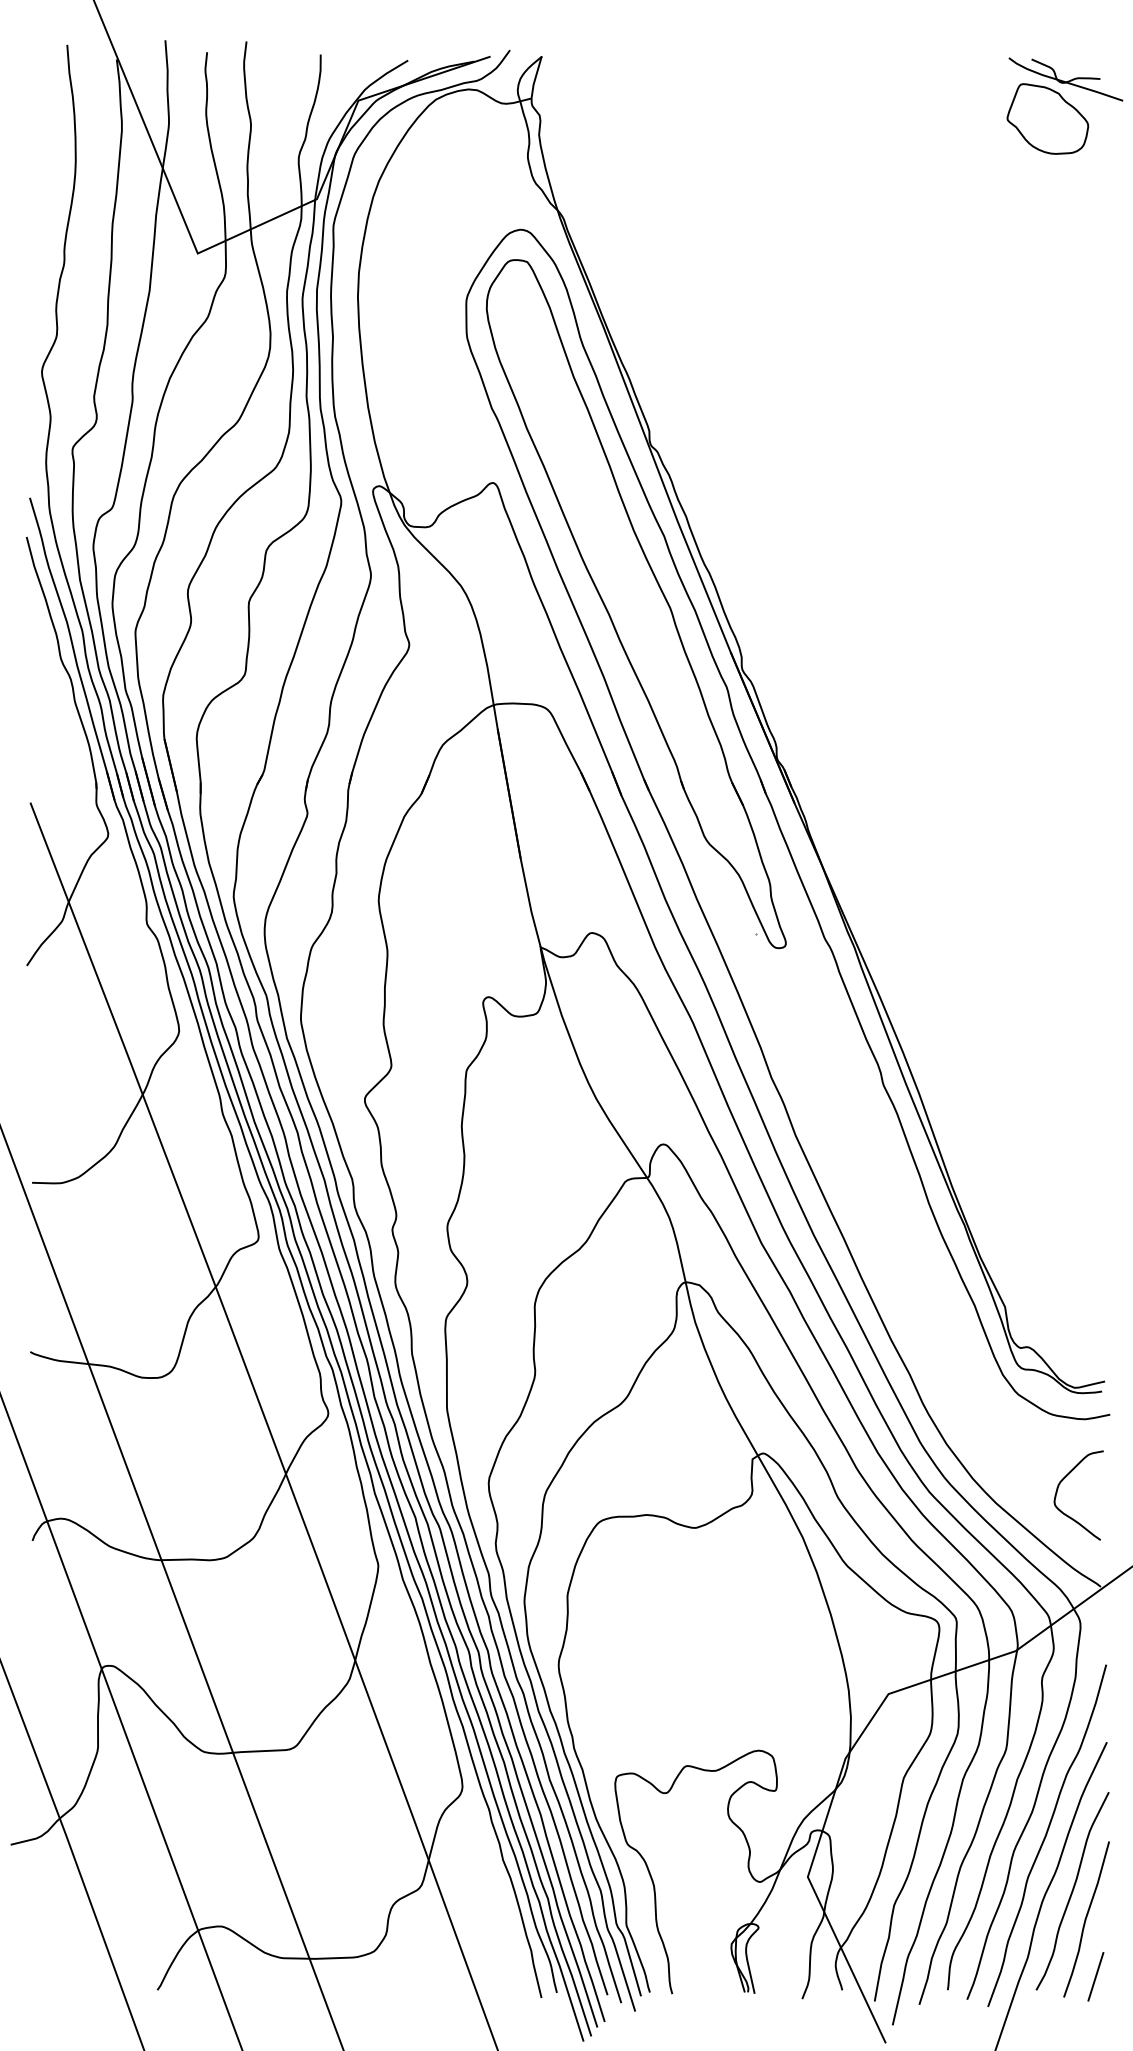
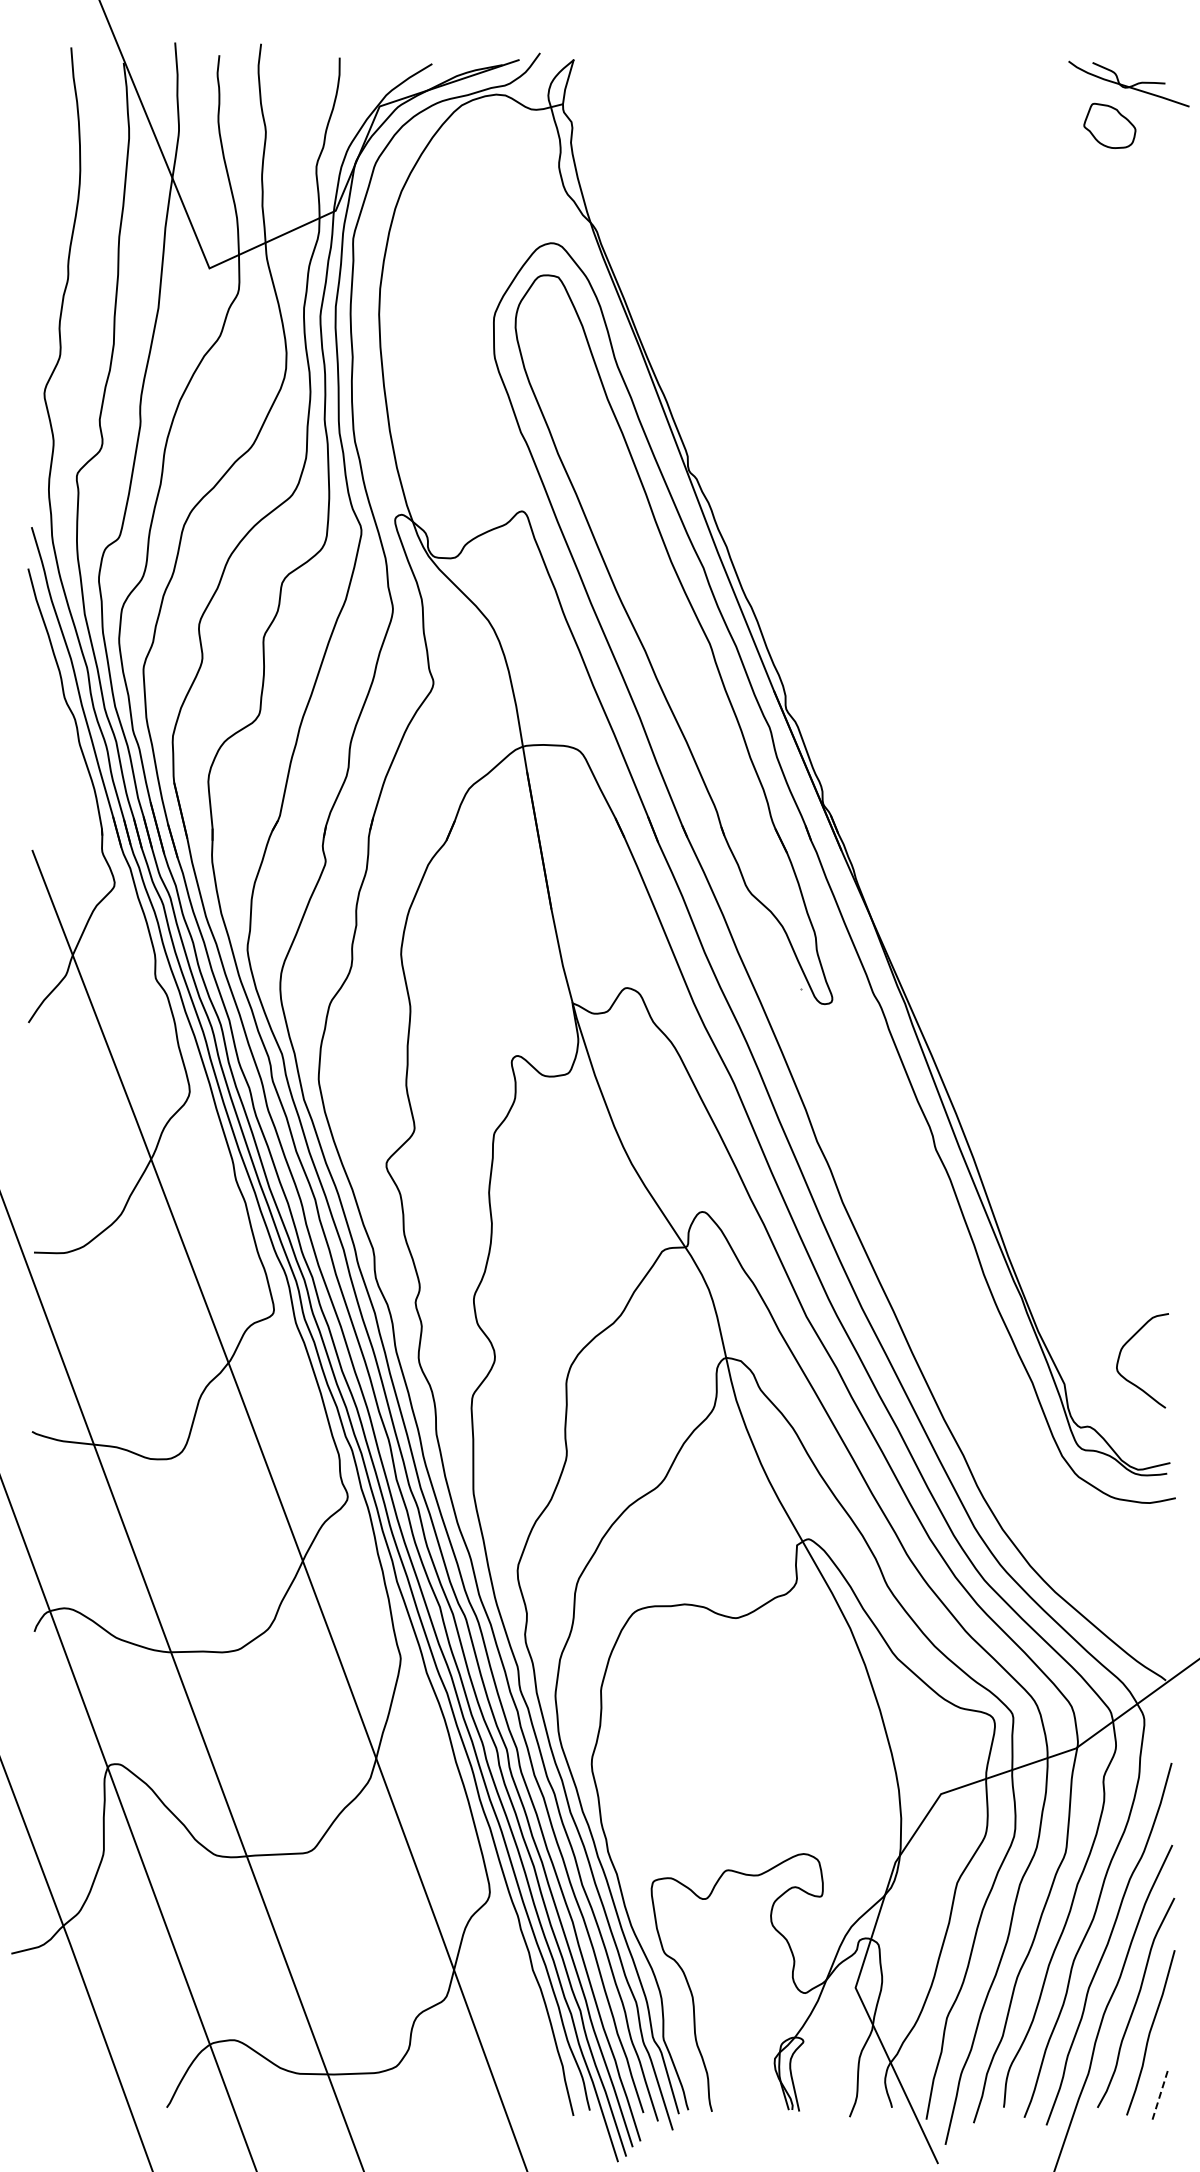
part: (1047, 118) -> (1109, 125), size x0.6
curve: (1057, 1491) -> (1120, 1356), moved
line: (1095, 1976) -> (1160, 2093), solid -> dashed

